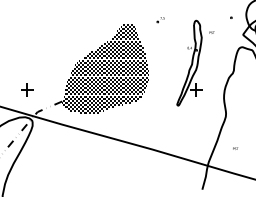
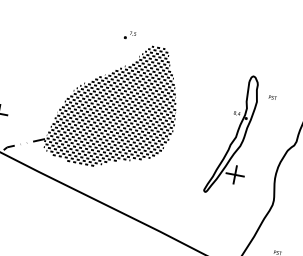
part: (160, 20) -> (129, 36), moved
part: (195, 62) -> (241, 135), moved

